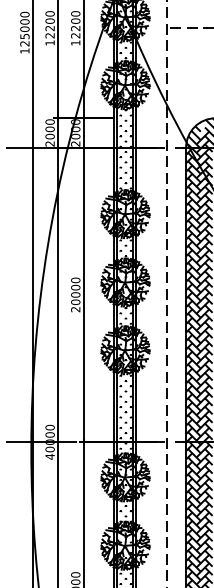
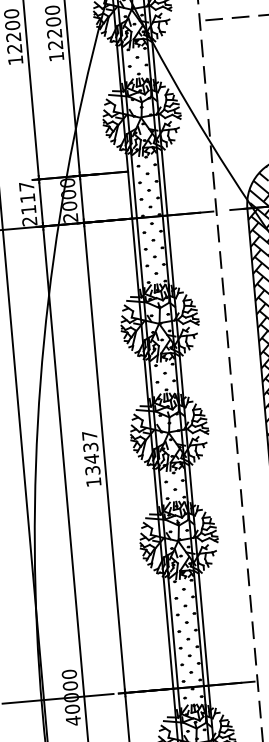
text: (49, 129) -> (26, 198), 2000 -> 2117
text: (75, 294) -> (91, 458), 20000 -> 13437

